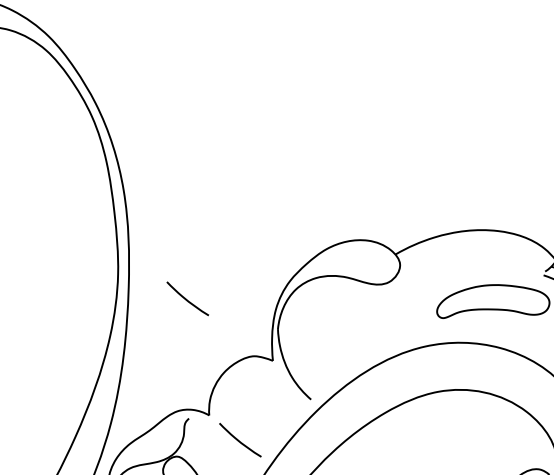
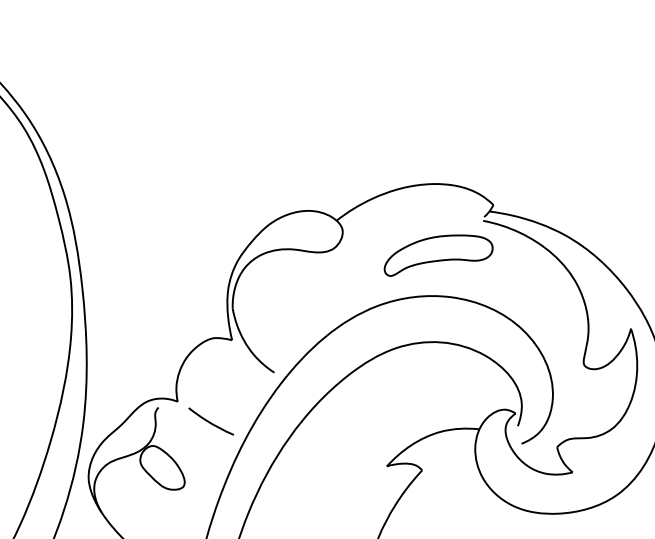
curve: (187, 298) -> (140, 291), removed

